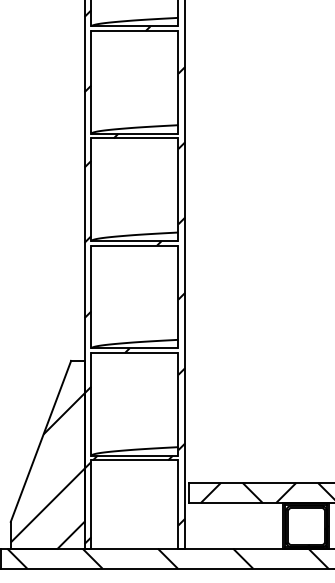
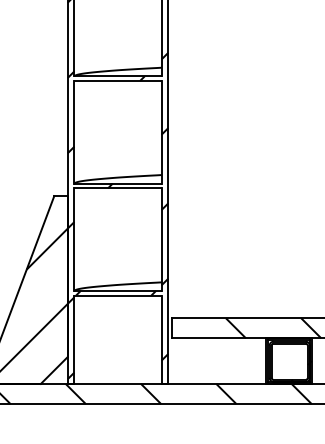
hatch: (248, 492) -> (231, 327), removed

